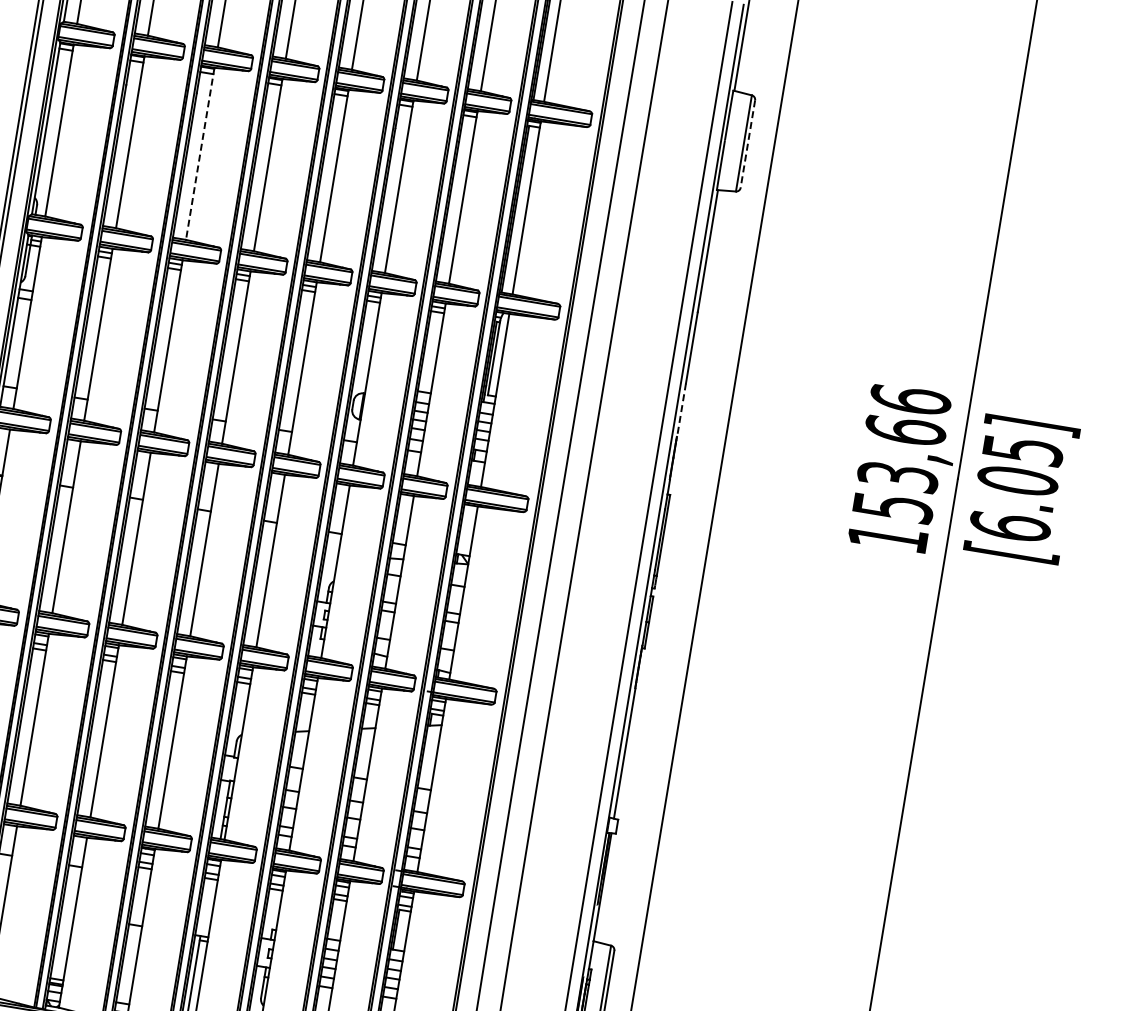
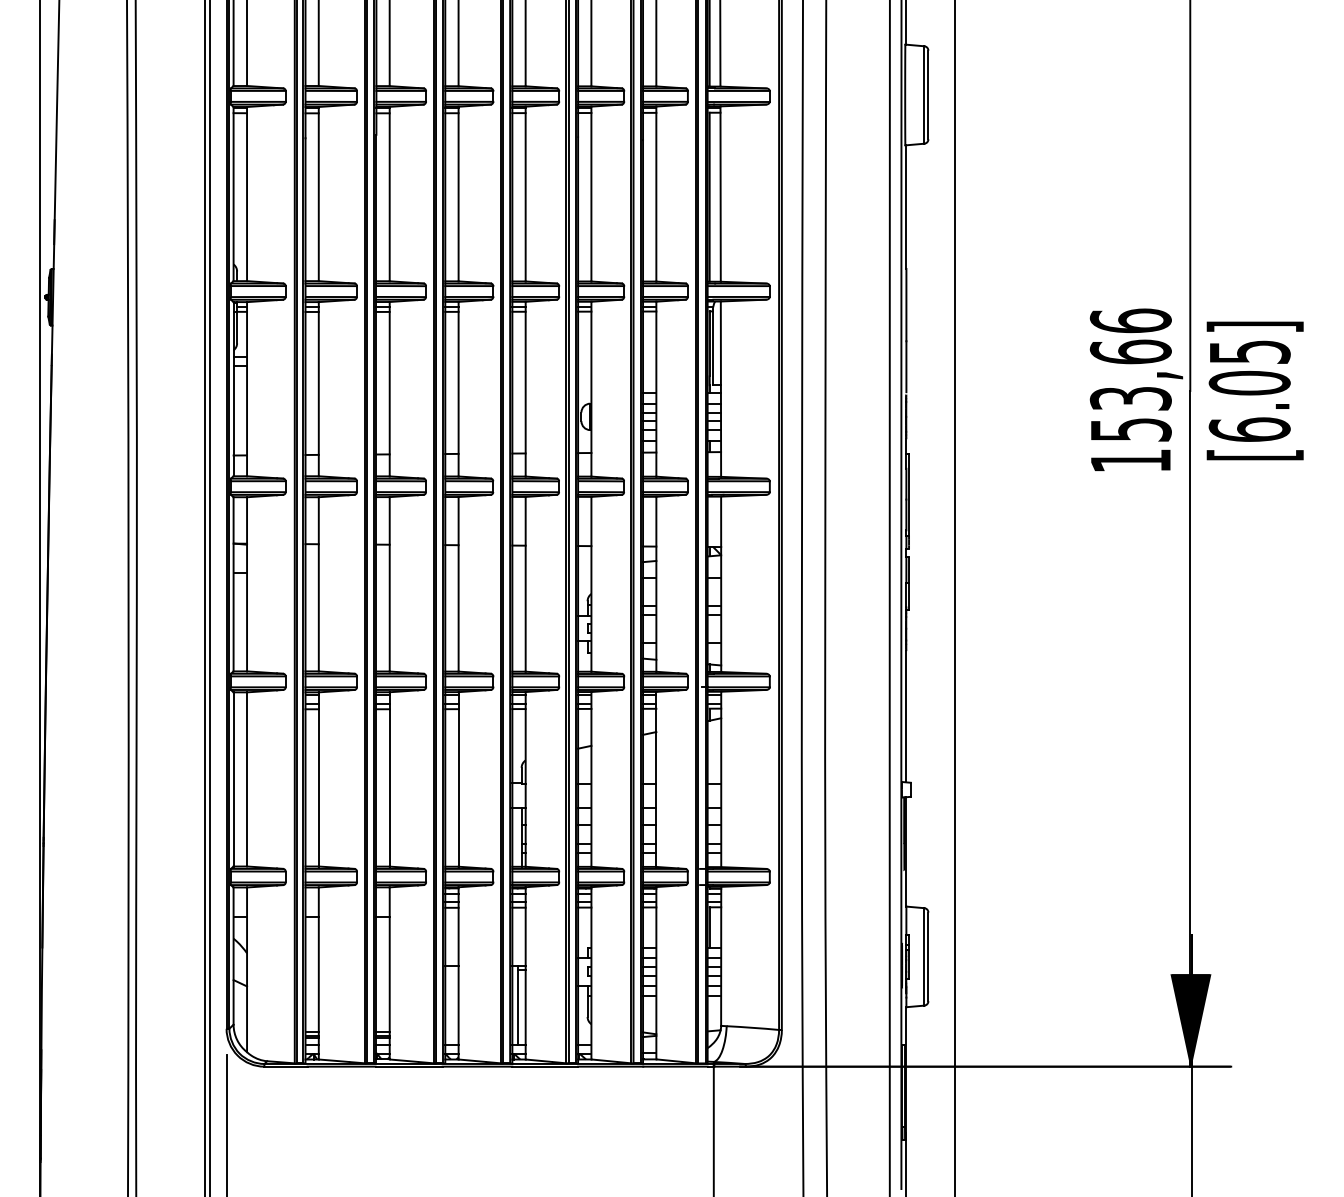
line: (747, 144) -> (928, 95), dashed -> solid
line: (199, 154) -> (389, 194), dashed -> solid
line: (681, 408) -> (906, 366), dashed -> solid

